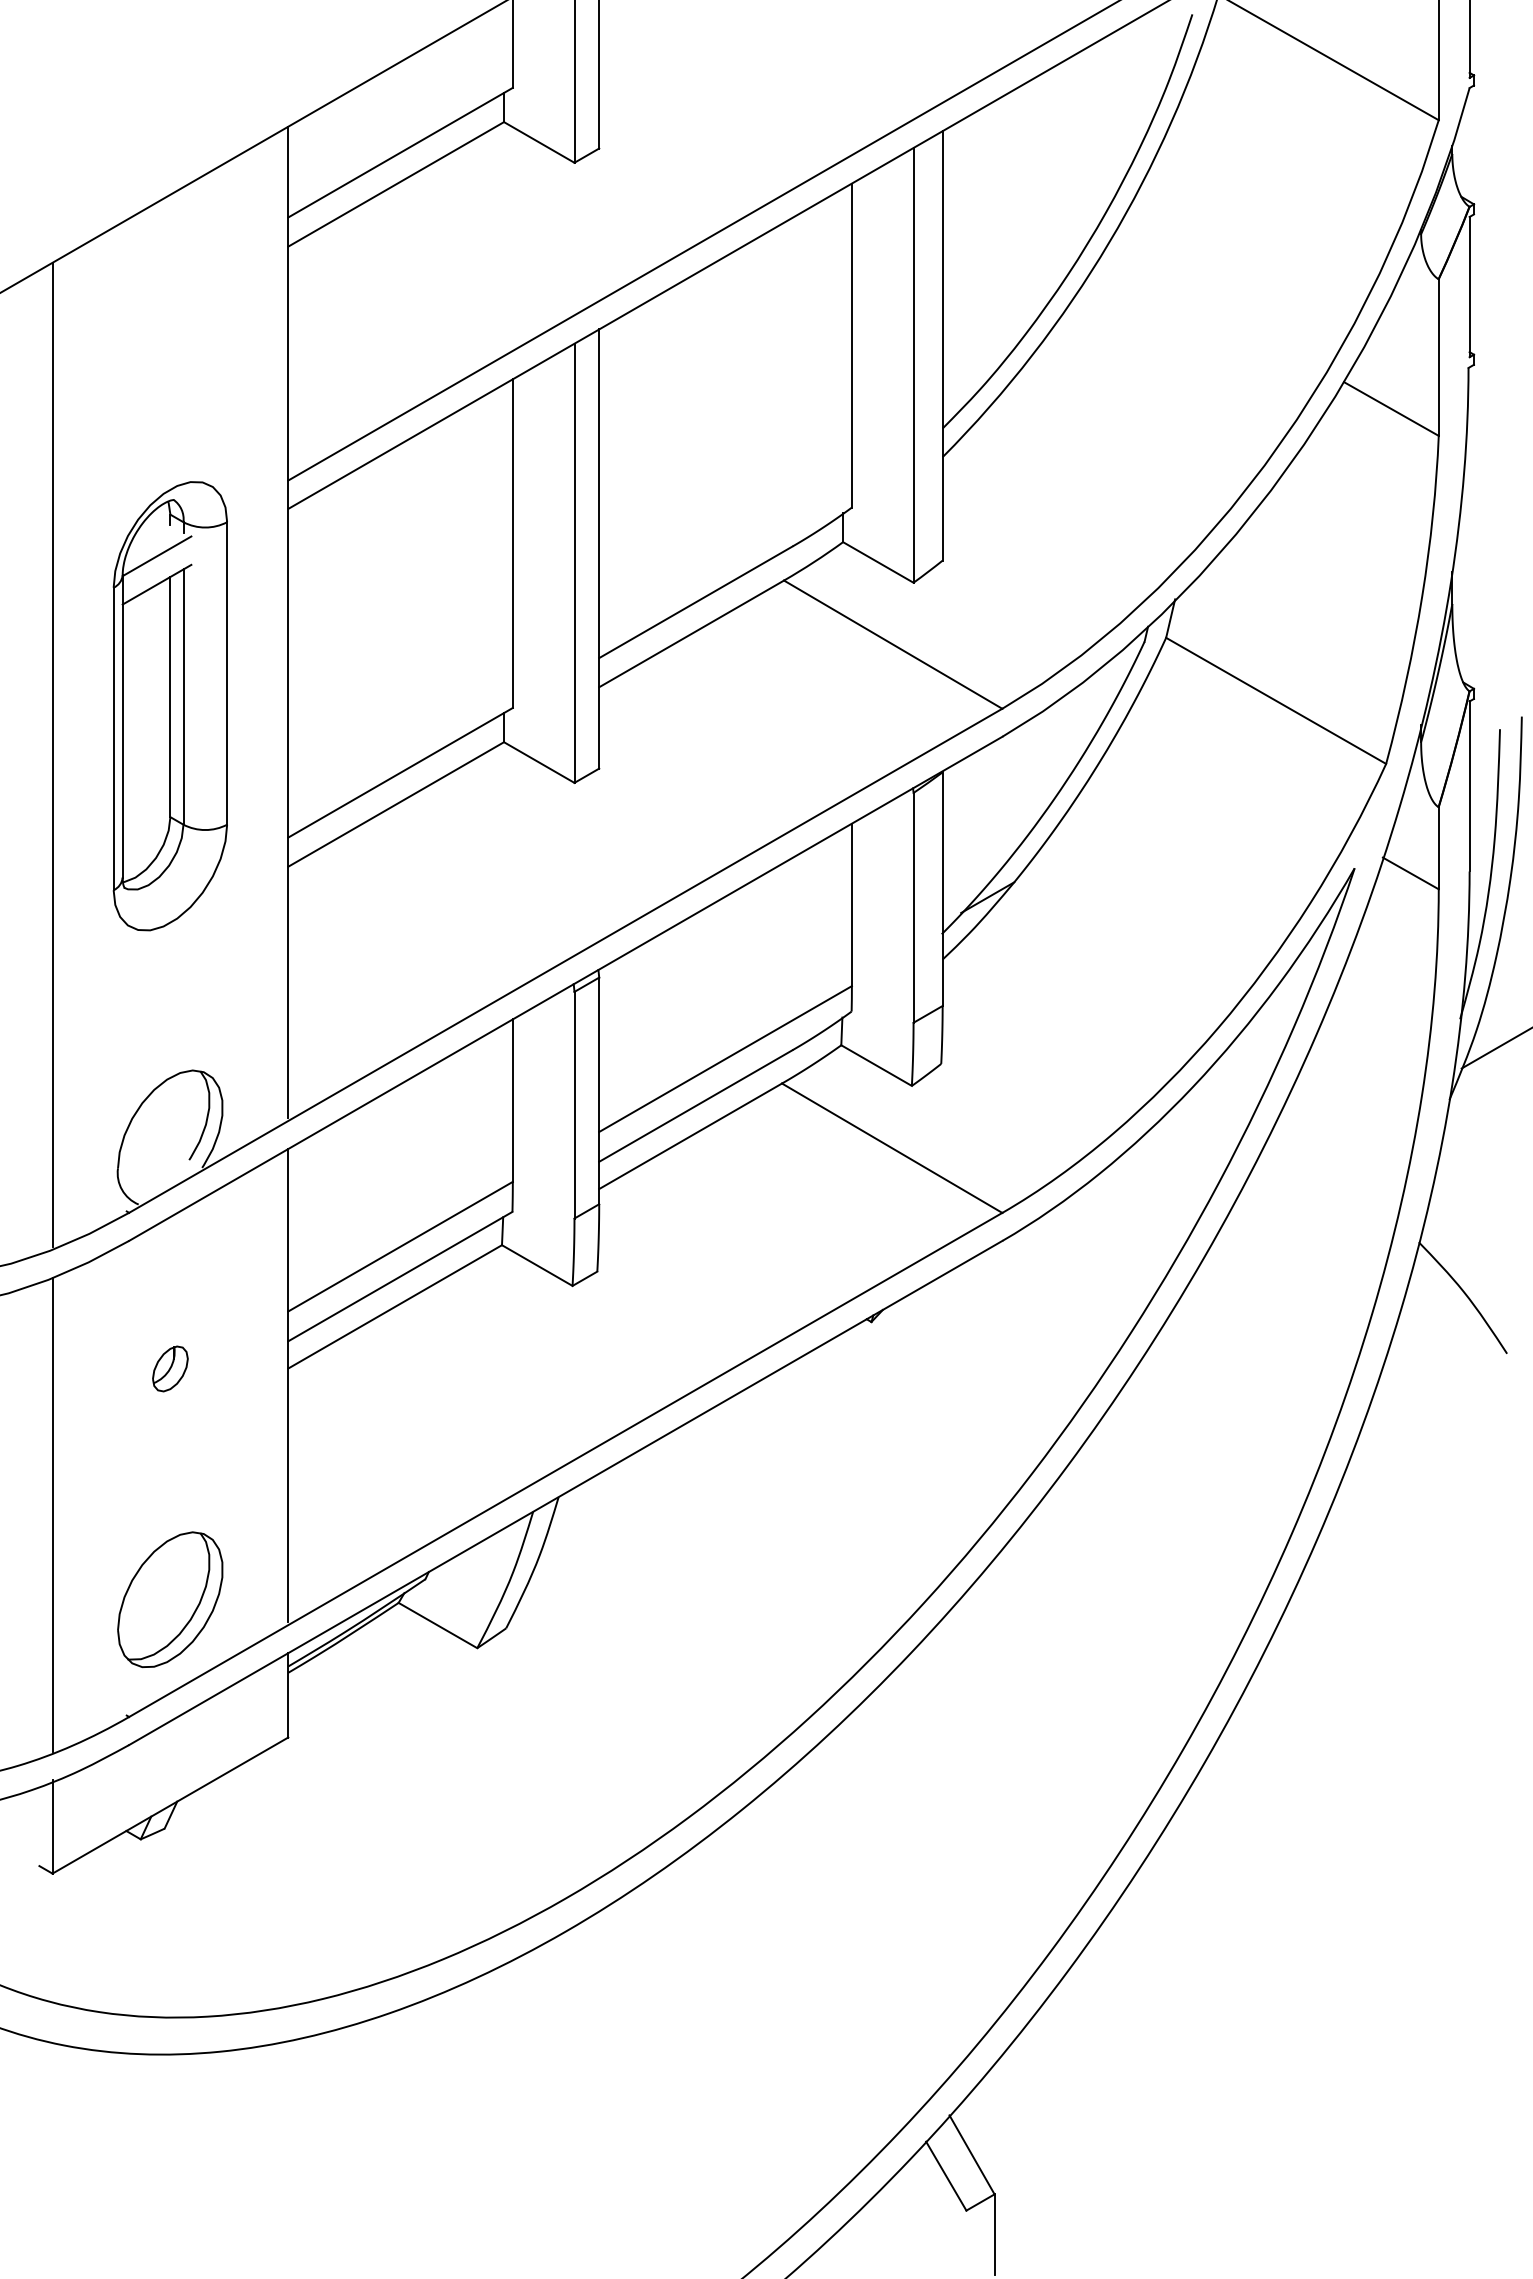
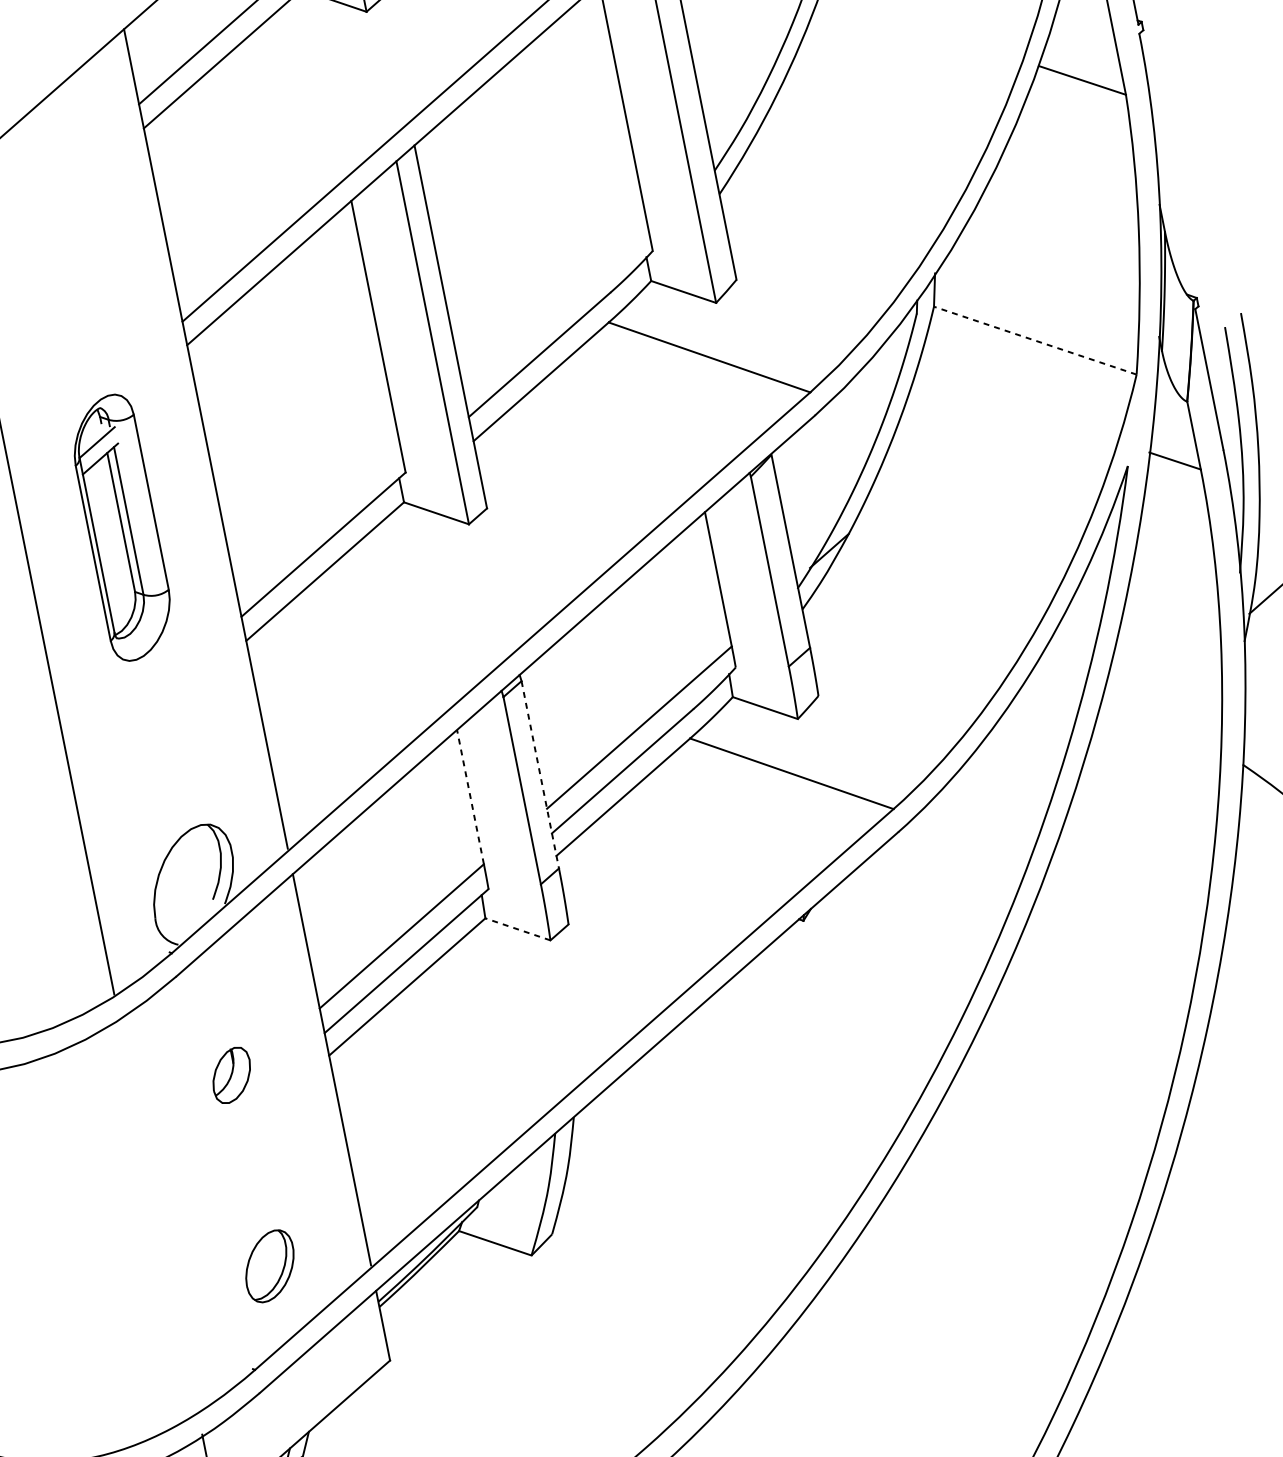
line: (1276, 700) -> (1035, 340), solid -> dashed
part: (169, 706) -> (121, 528), size x0.7
line: (599, 1091) -> (540, 775), solid -> dashed
line: (512, 1100) -> (470, 797), solid -> dashed
line: (537, 1265) -> (518, 929), solid -> dashed
part: (170, 1368) -> (231, 1075), size x1.4
line: (52, 1514) -> (158, 1215), removed
part: (170, 1599) -> (269, 1265), size x0.6

